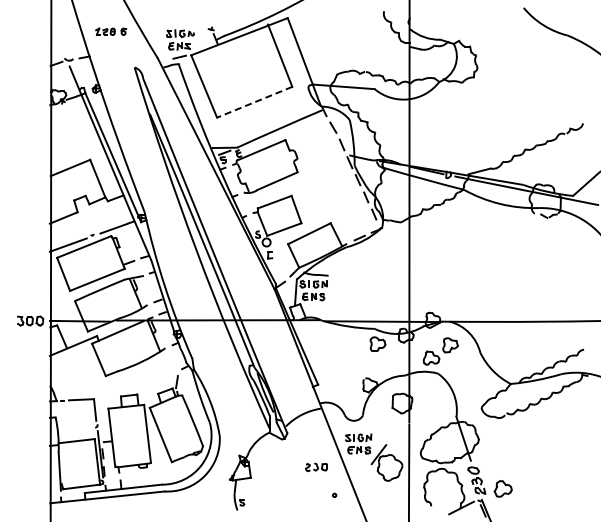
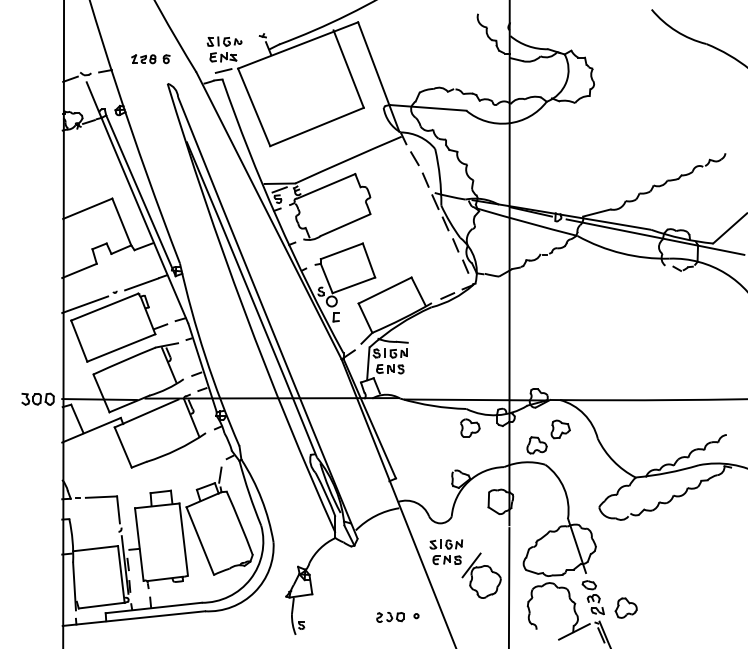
part: (111, 31) -> (151, 58), moved
line: (254, 102) -> (316, 127), dashed -> solid
part: (316, 466) -> (390, 616), moved

